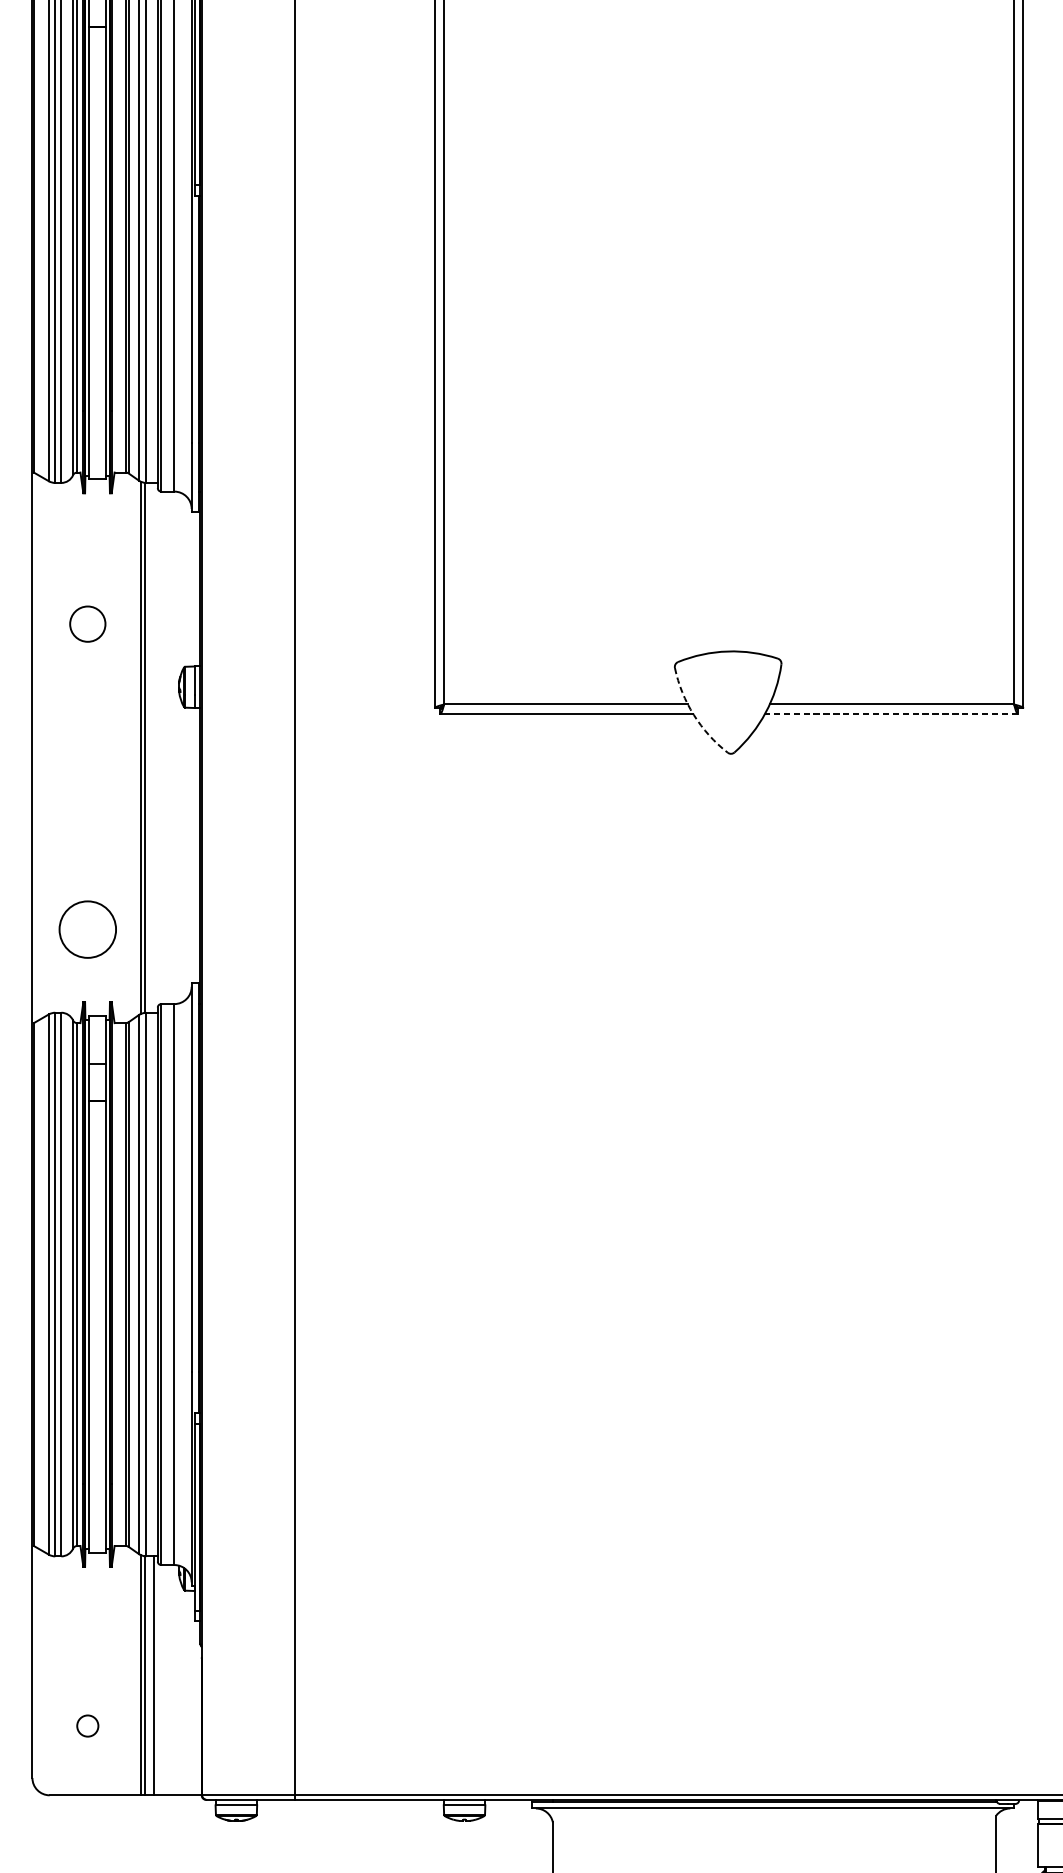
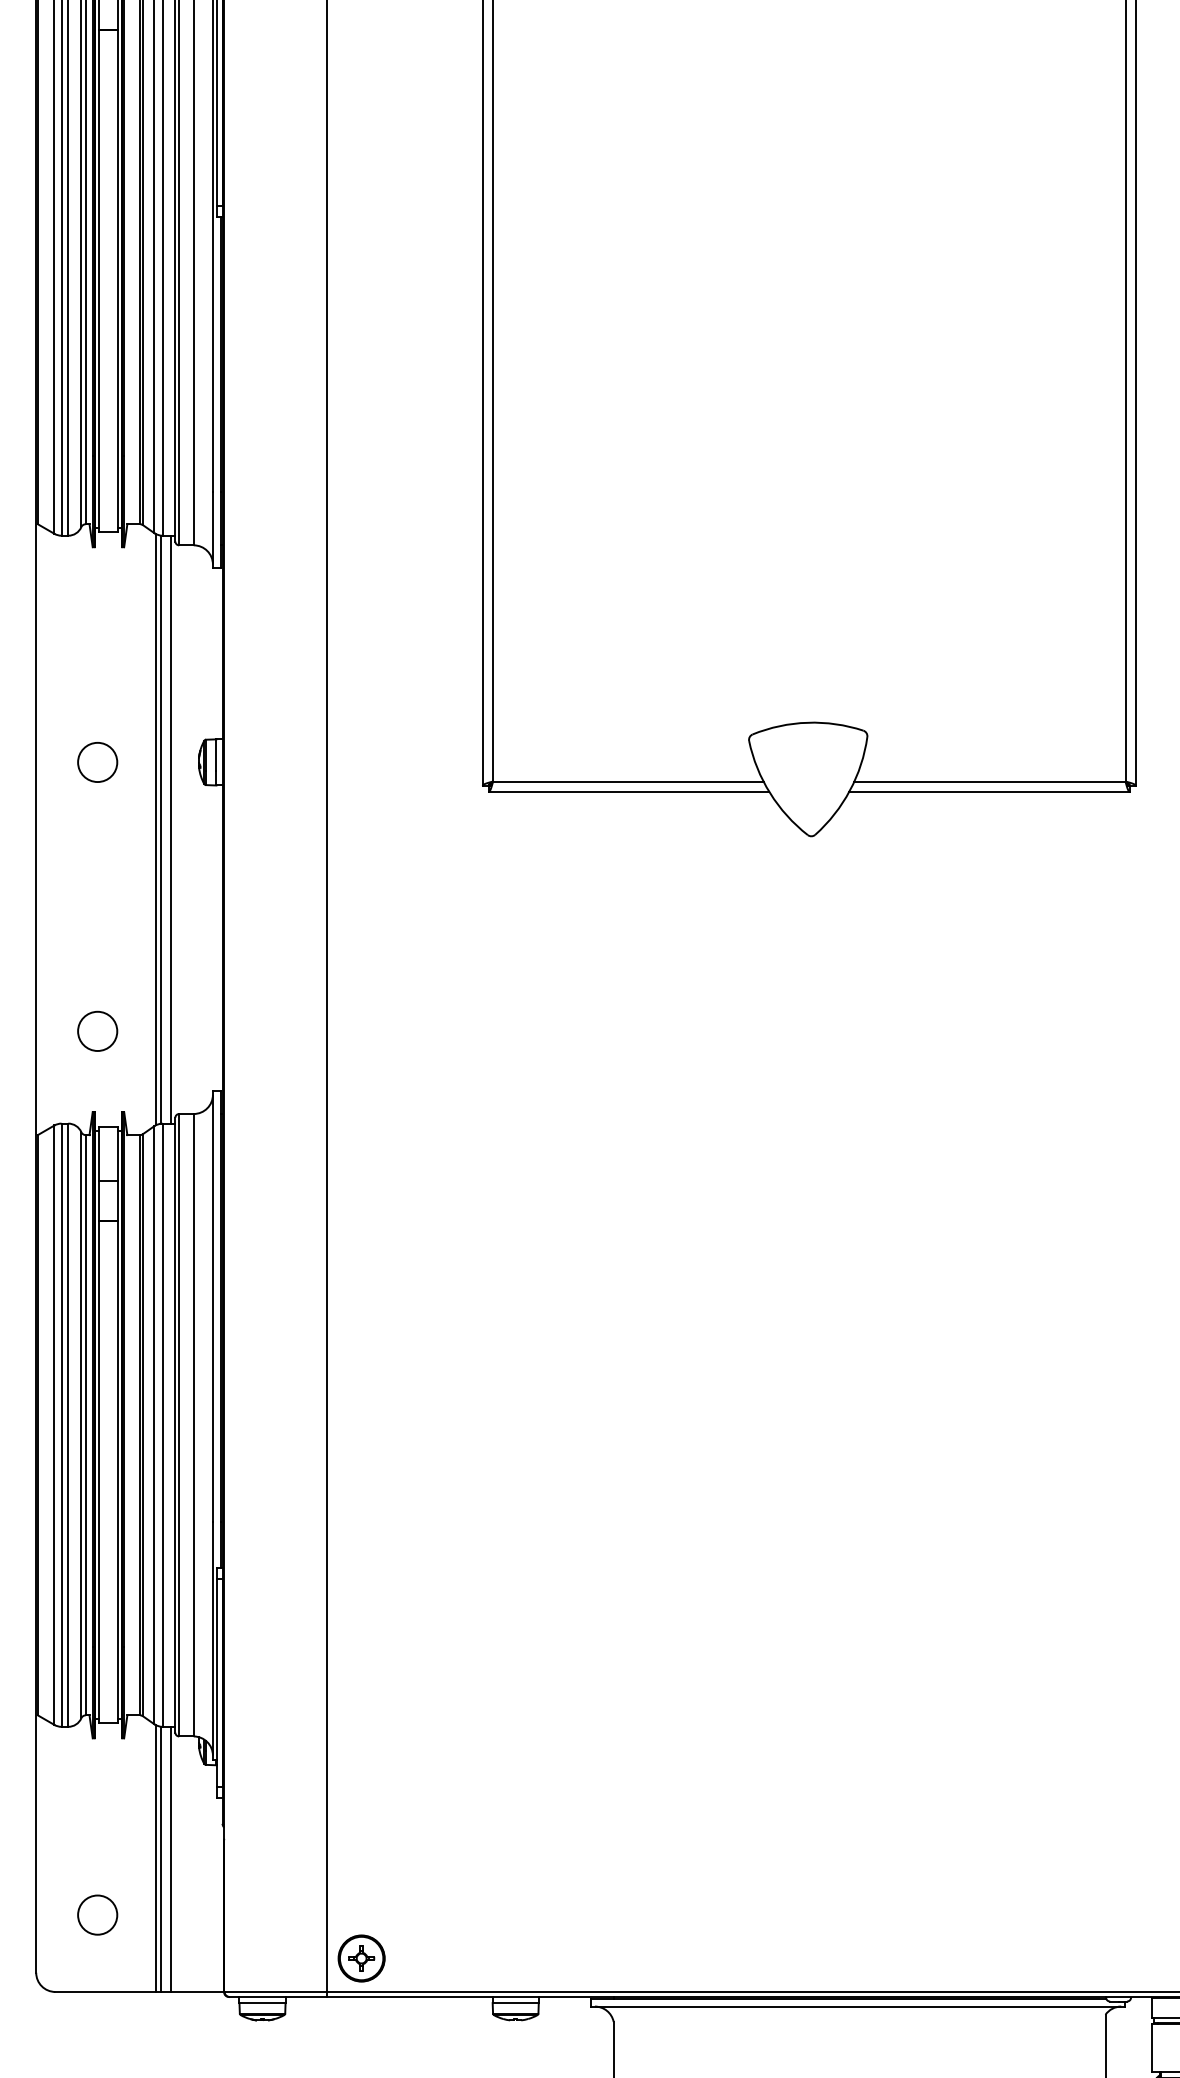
circle: (87, 624) -> (97, 762), moved
line: (891, 713) -> (989, 791), dashed -> solid
arc: (694, 715) -> (770, 793), dashed -> solid
line: (154, 747) -> (171, 829), added
circle: (87, 928) -> (97, 1030), size x0.62
circle: (87, 1725) -> (97, 1914), size x1.67
part: (325, 1765) -> (361, 1958), added

